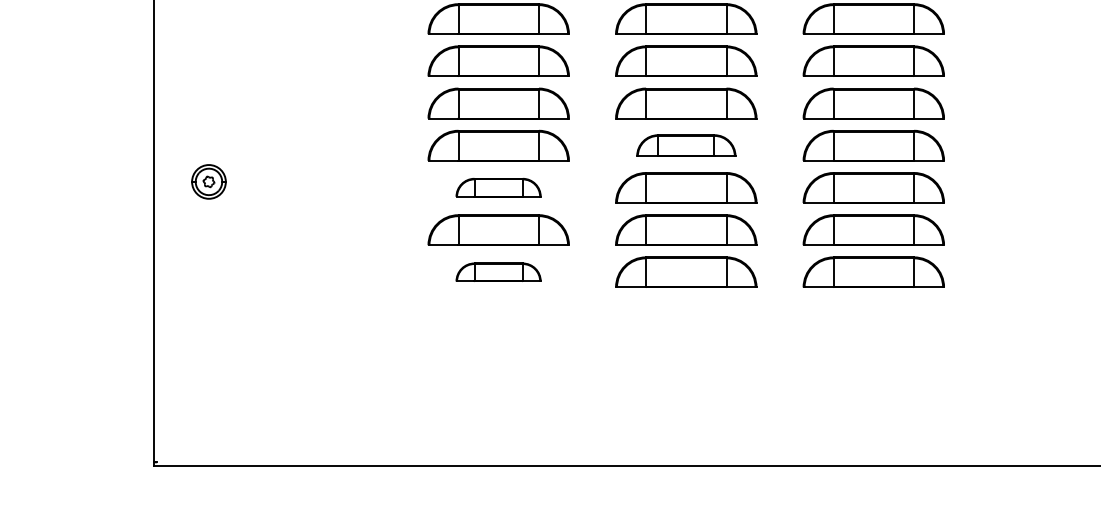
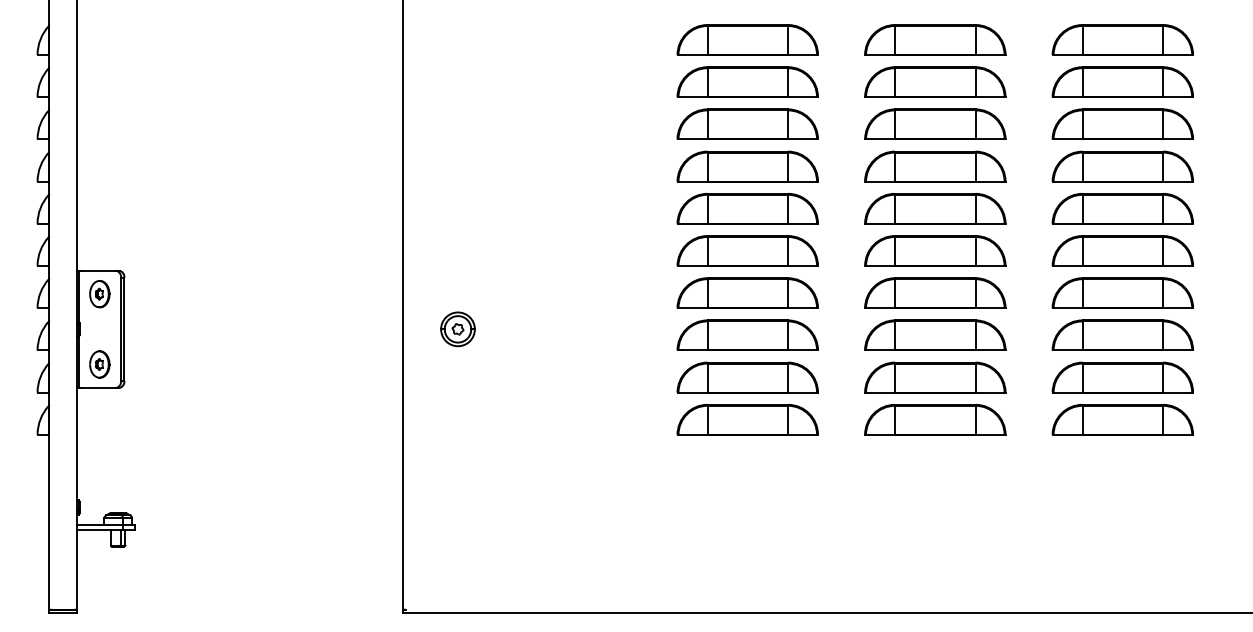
part: (686, 145) -> (935, 292), size x1.43
part: (498, 187) -> (747, 334), size x1.67
part: (498, 272) -> (747, 419), size x1.67

